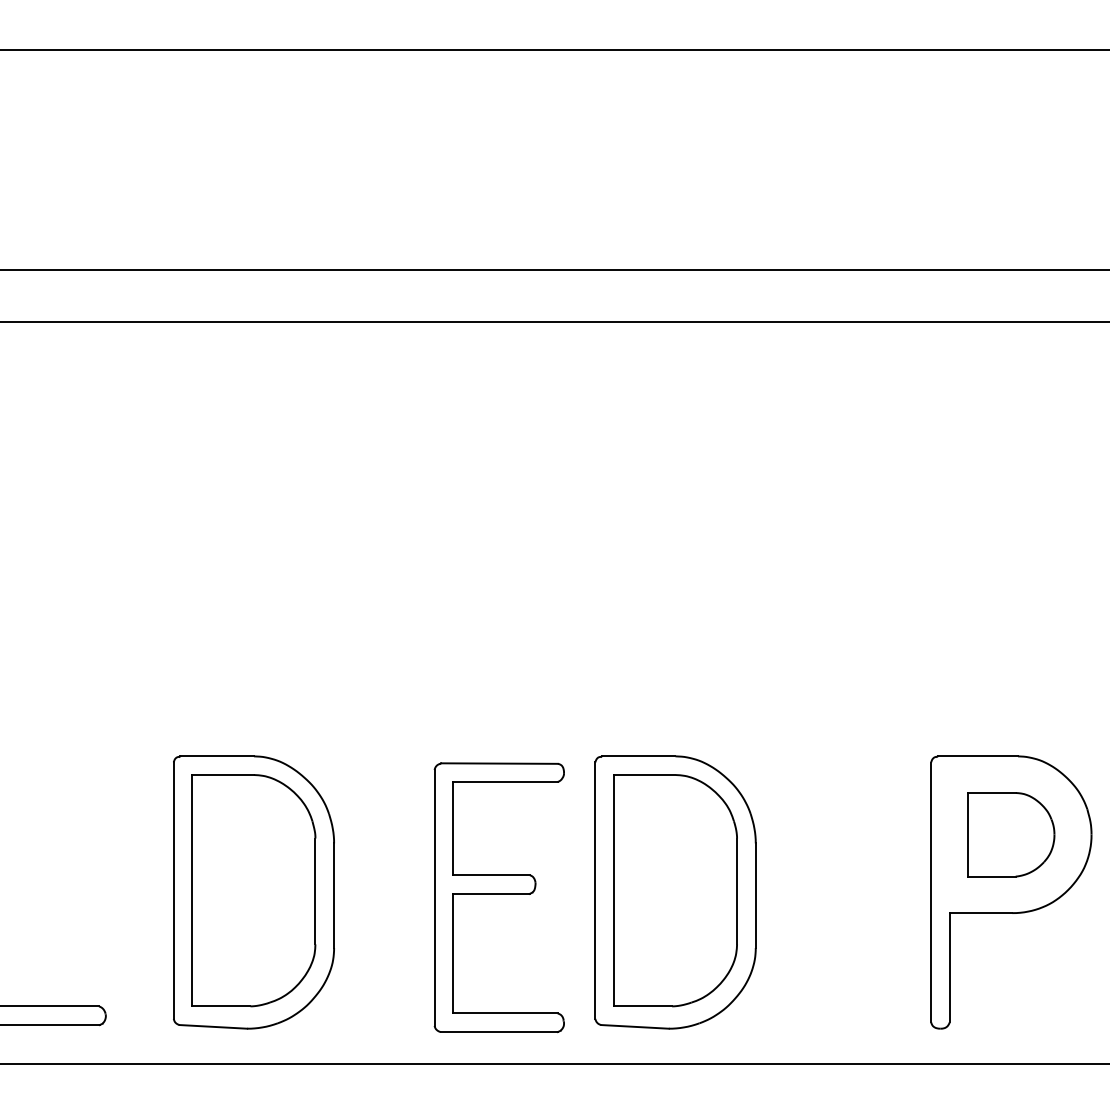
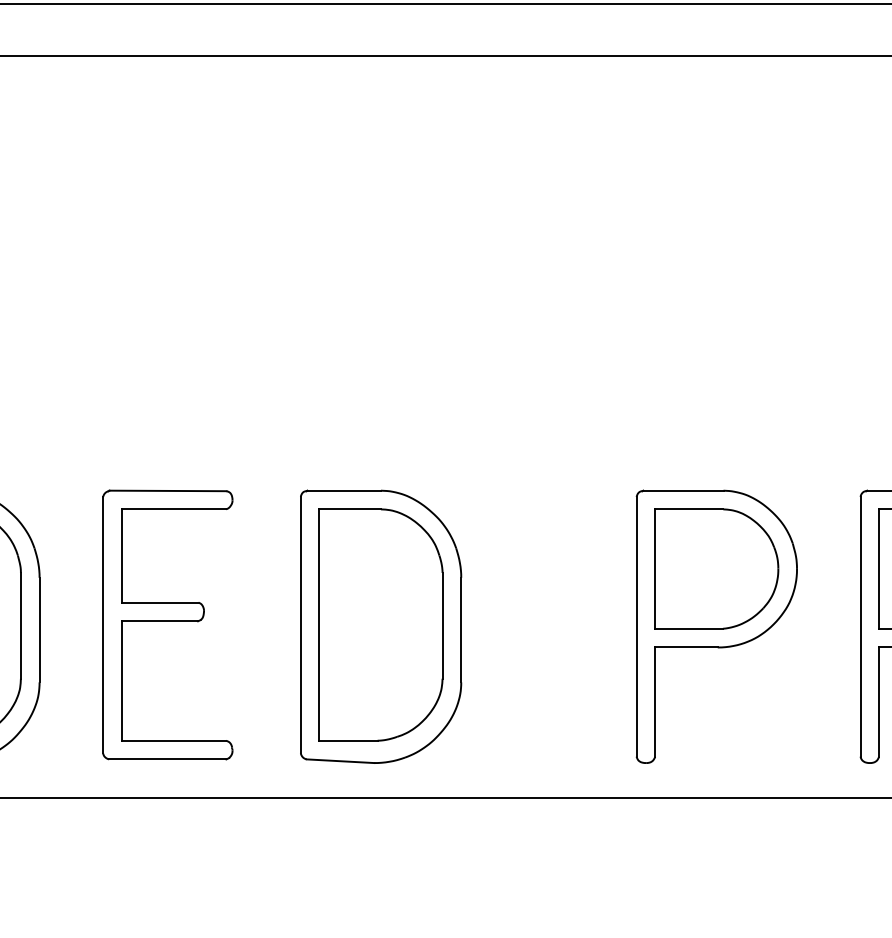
part: (1011, 834) -> (716, 568), size x1.43
part: (498, 897) -> (166, 624), moved

